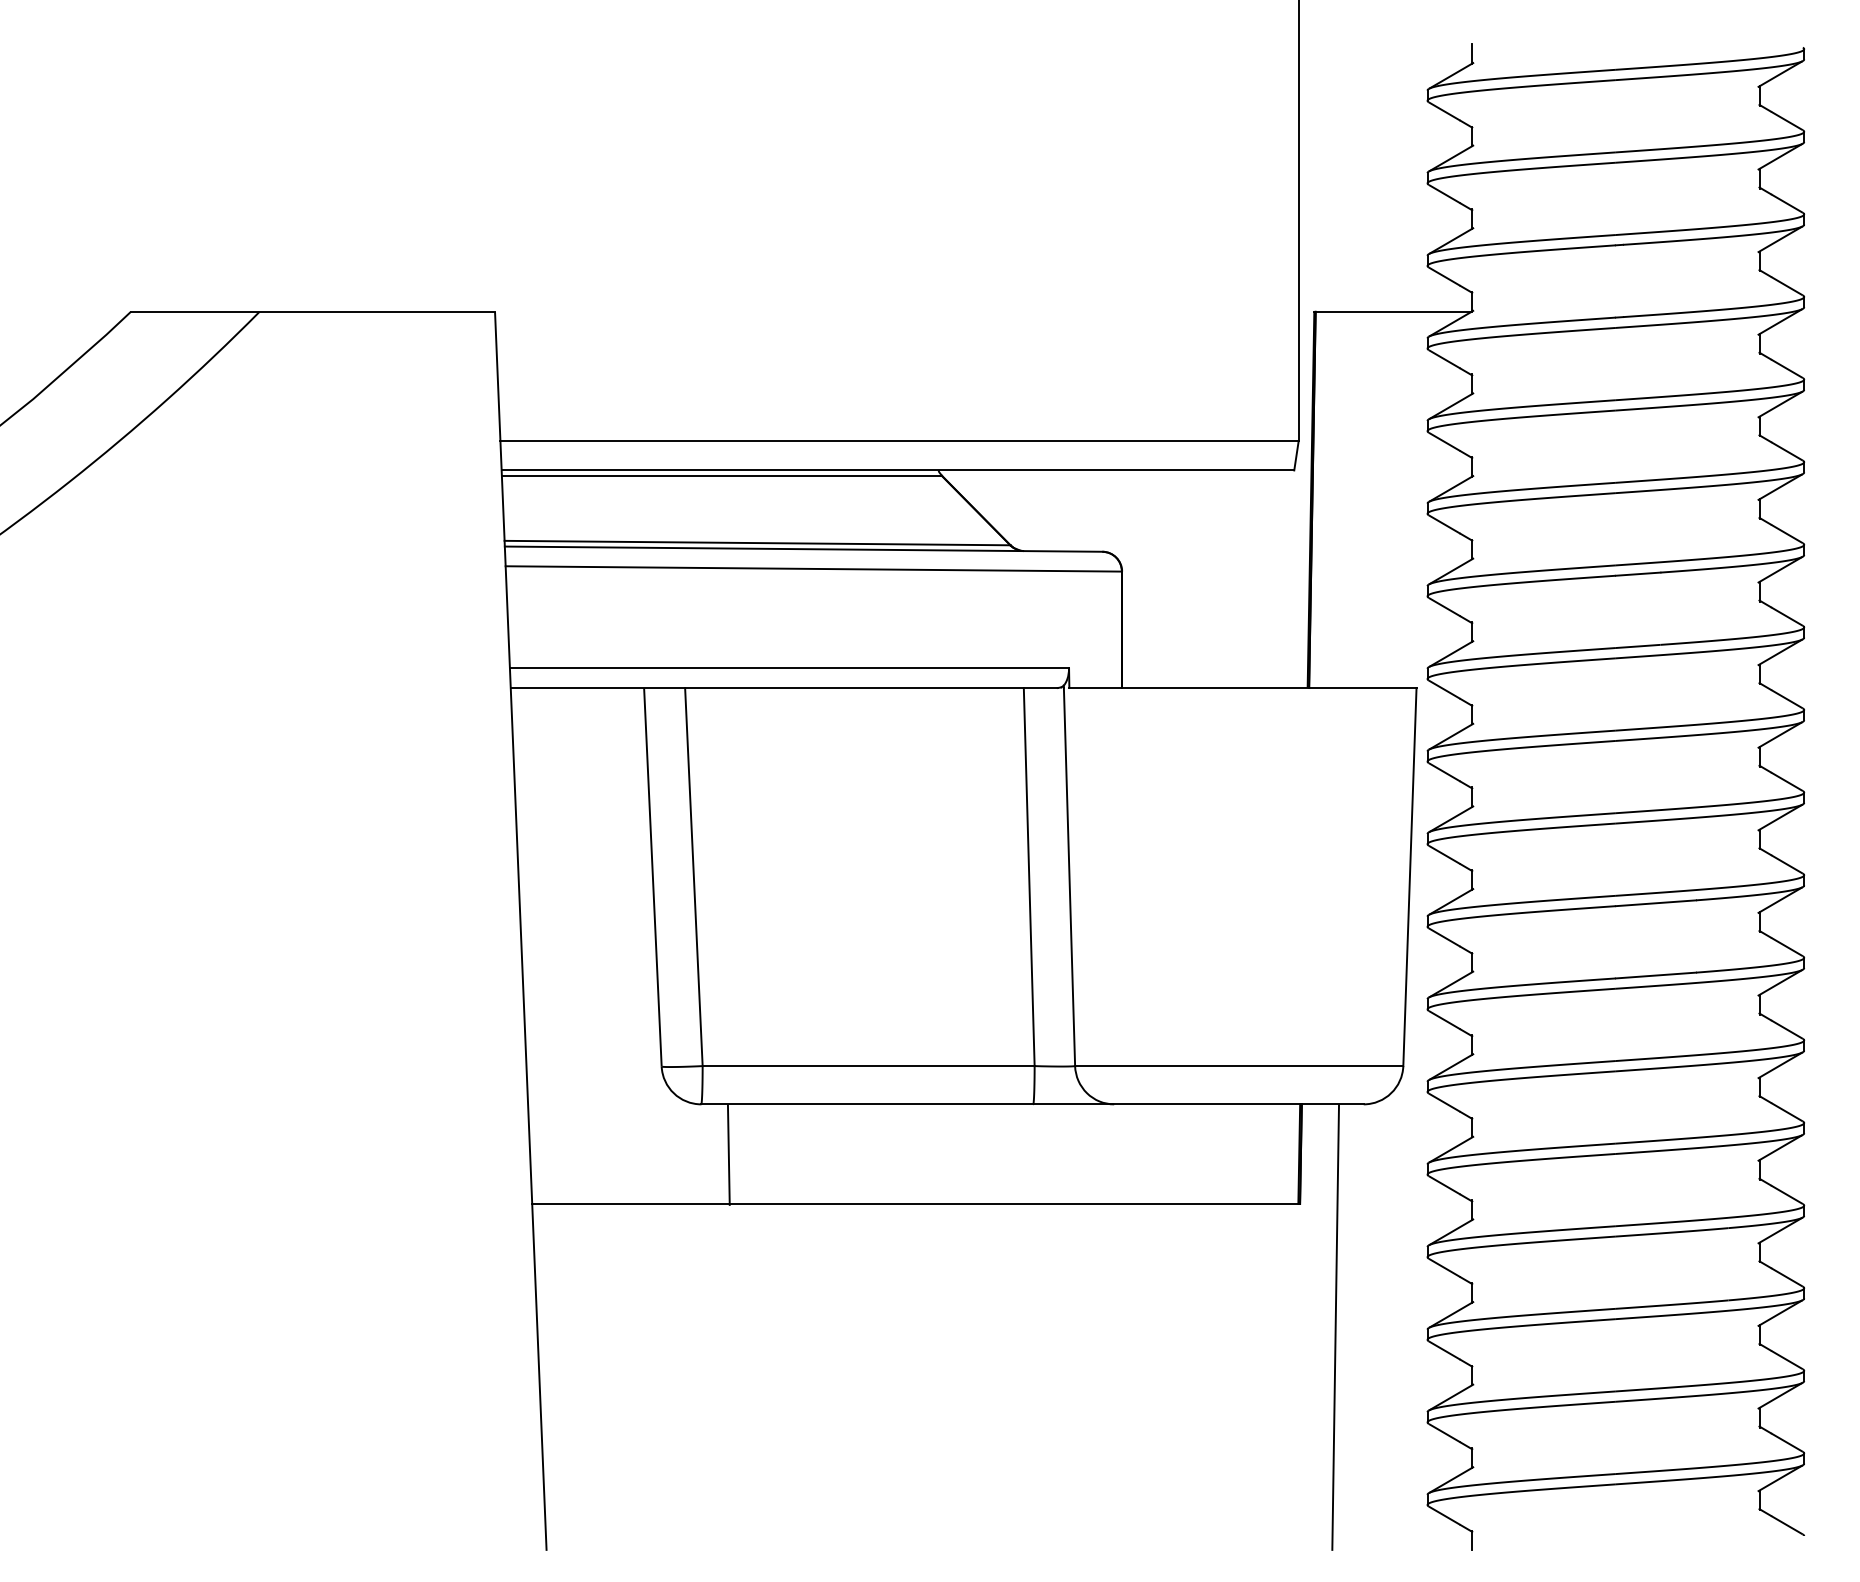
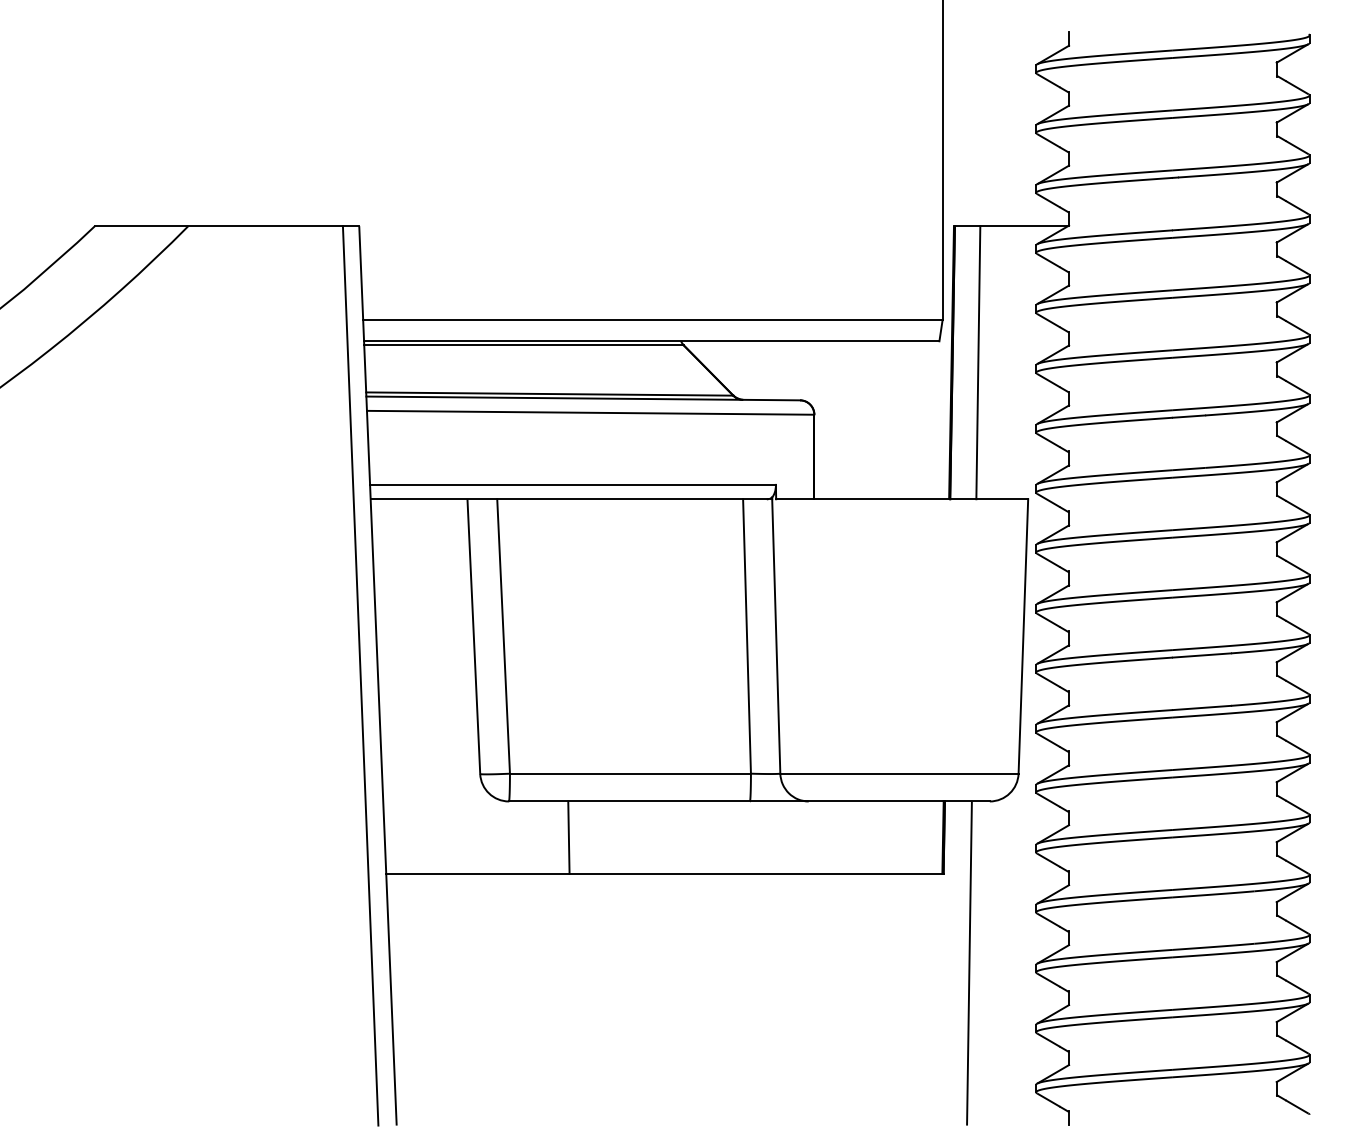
line: (1347, 499) -> (978, 362), added
line: (496, 930) -> (360, 675), added
line: (728, 1154) -> (568, 837), moved

